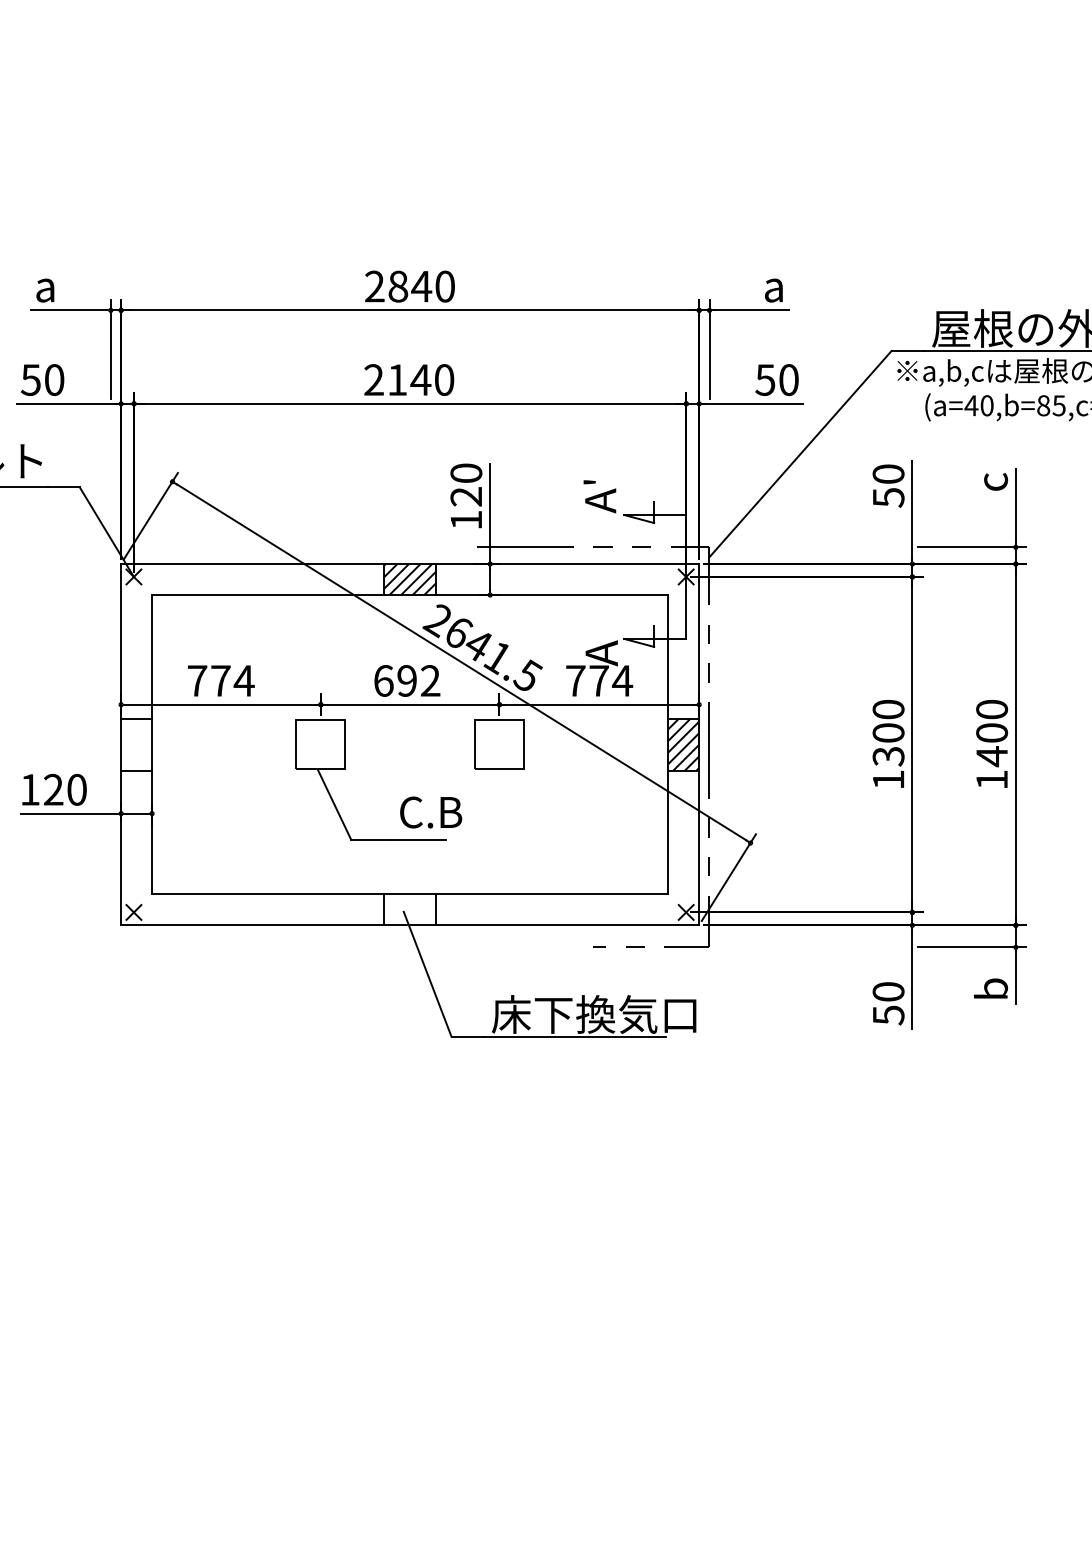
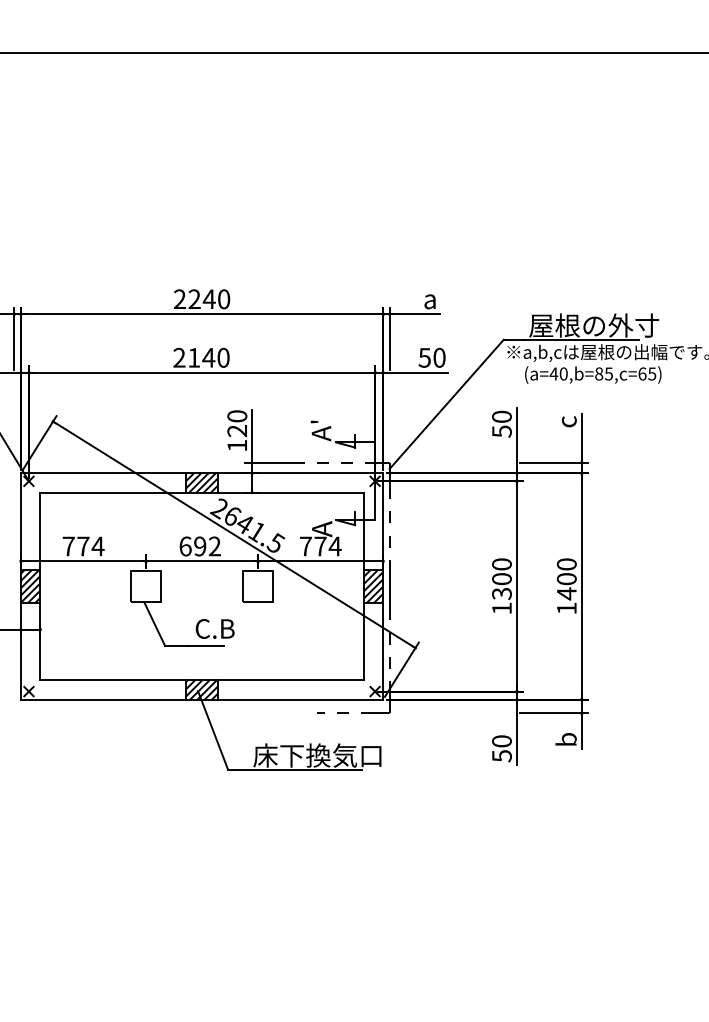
text: (398, 286) -> (194, 299), 2840 -> 2240
hatch: (136, 744) -> (30, 586), added
hatch: (409, 909) -> (201, 689), added

